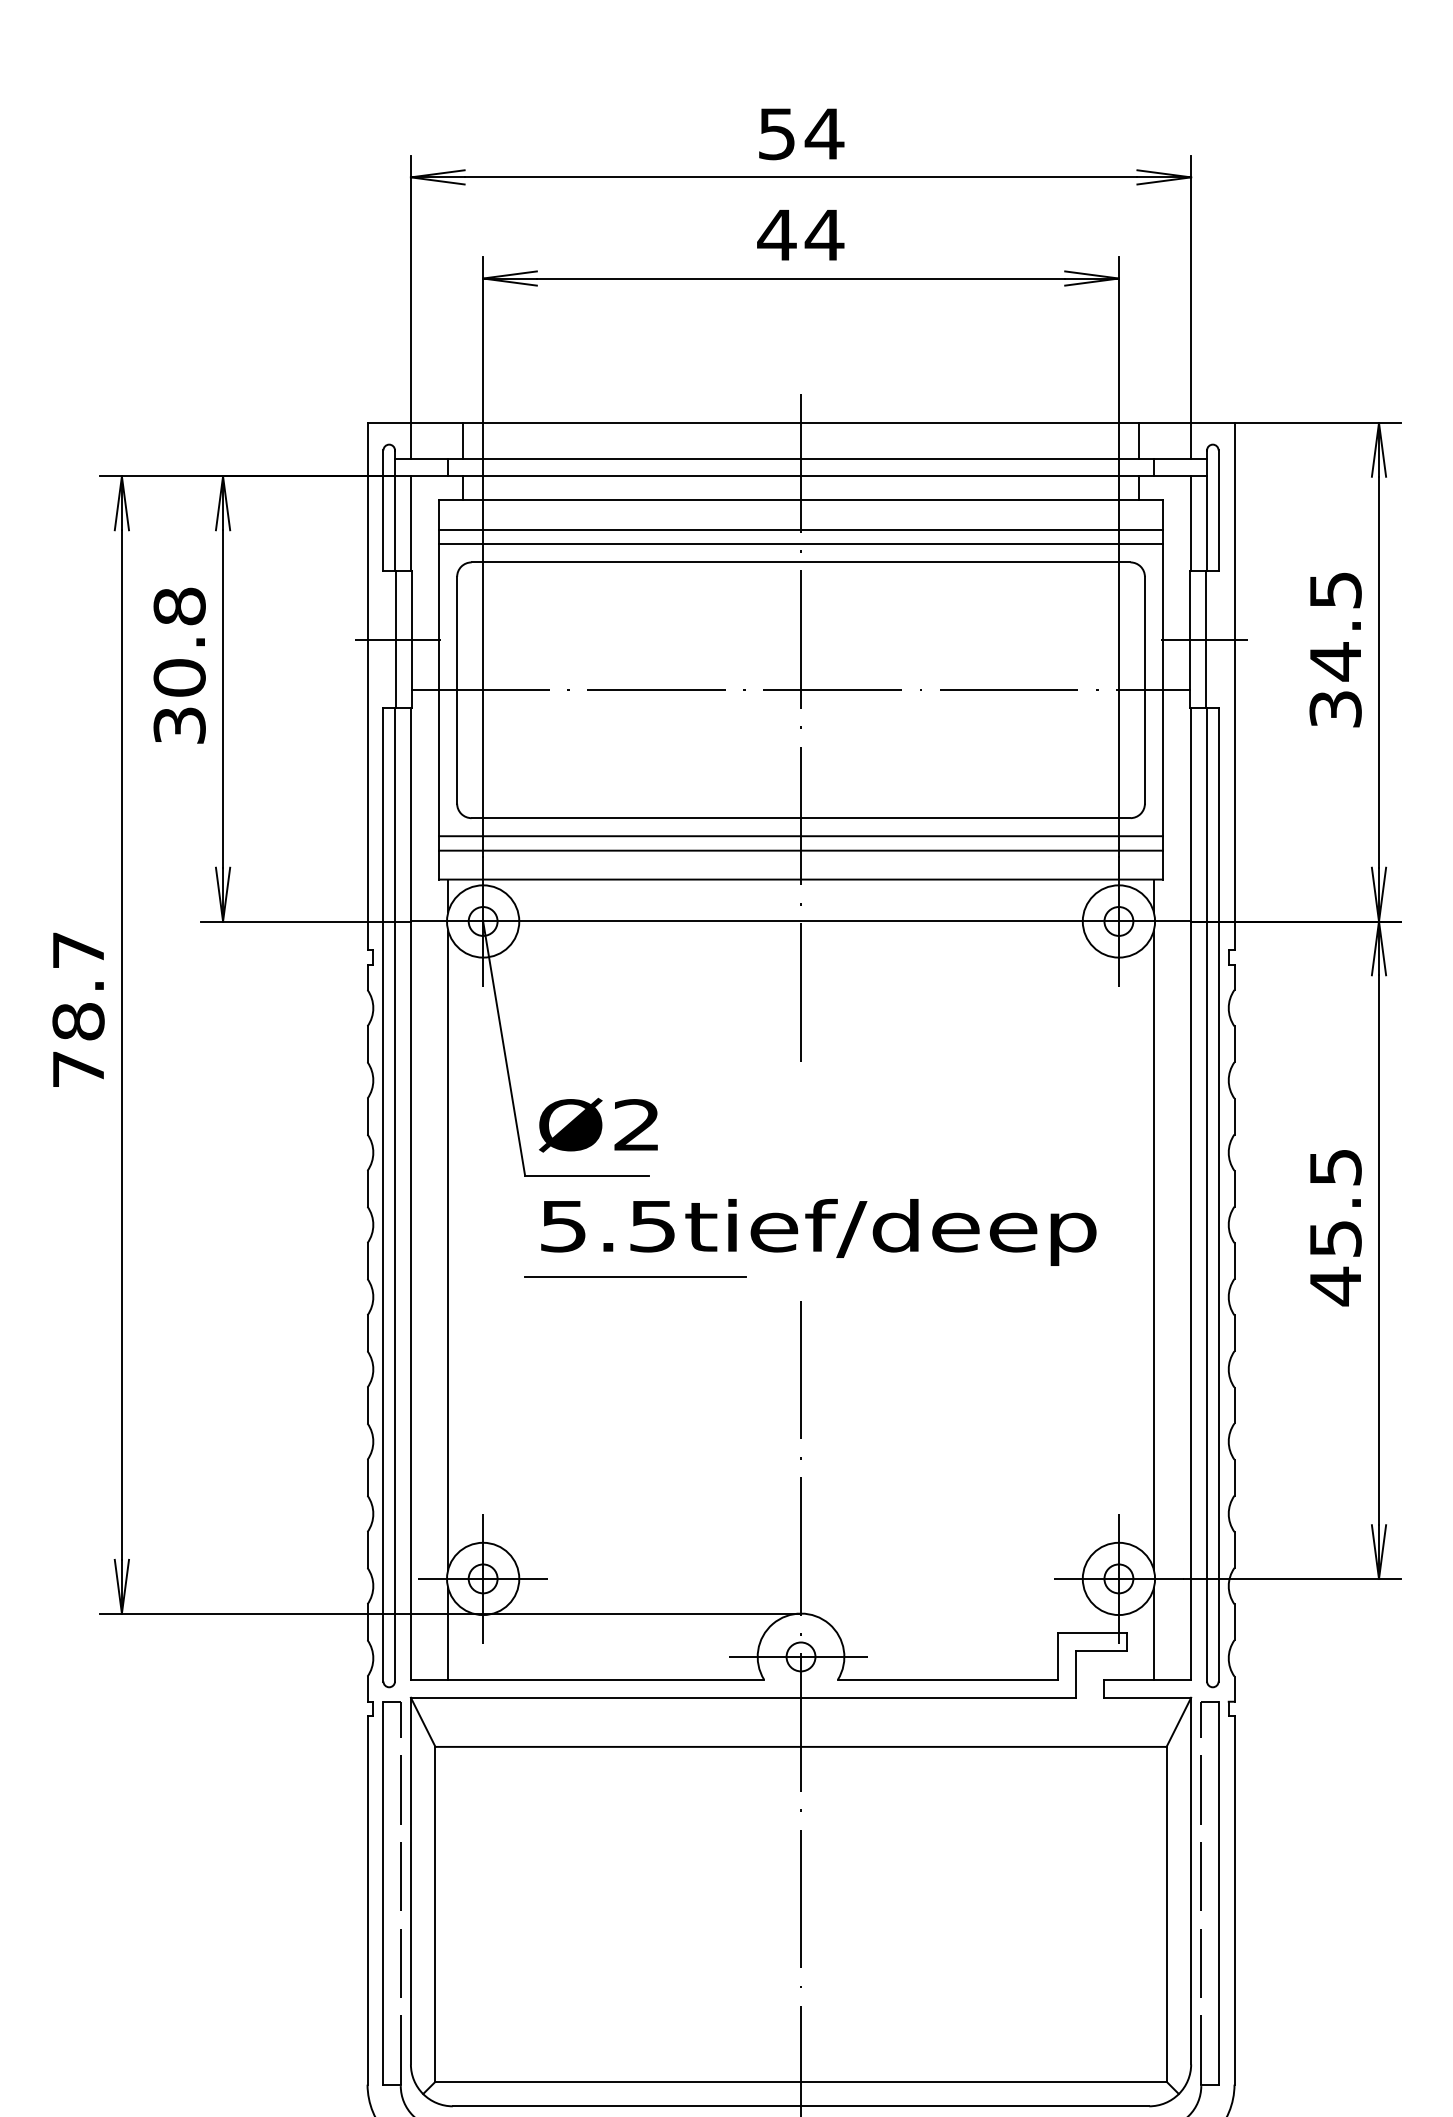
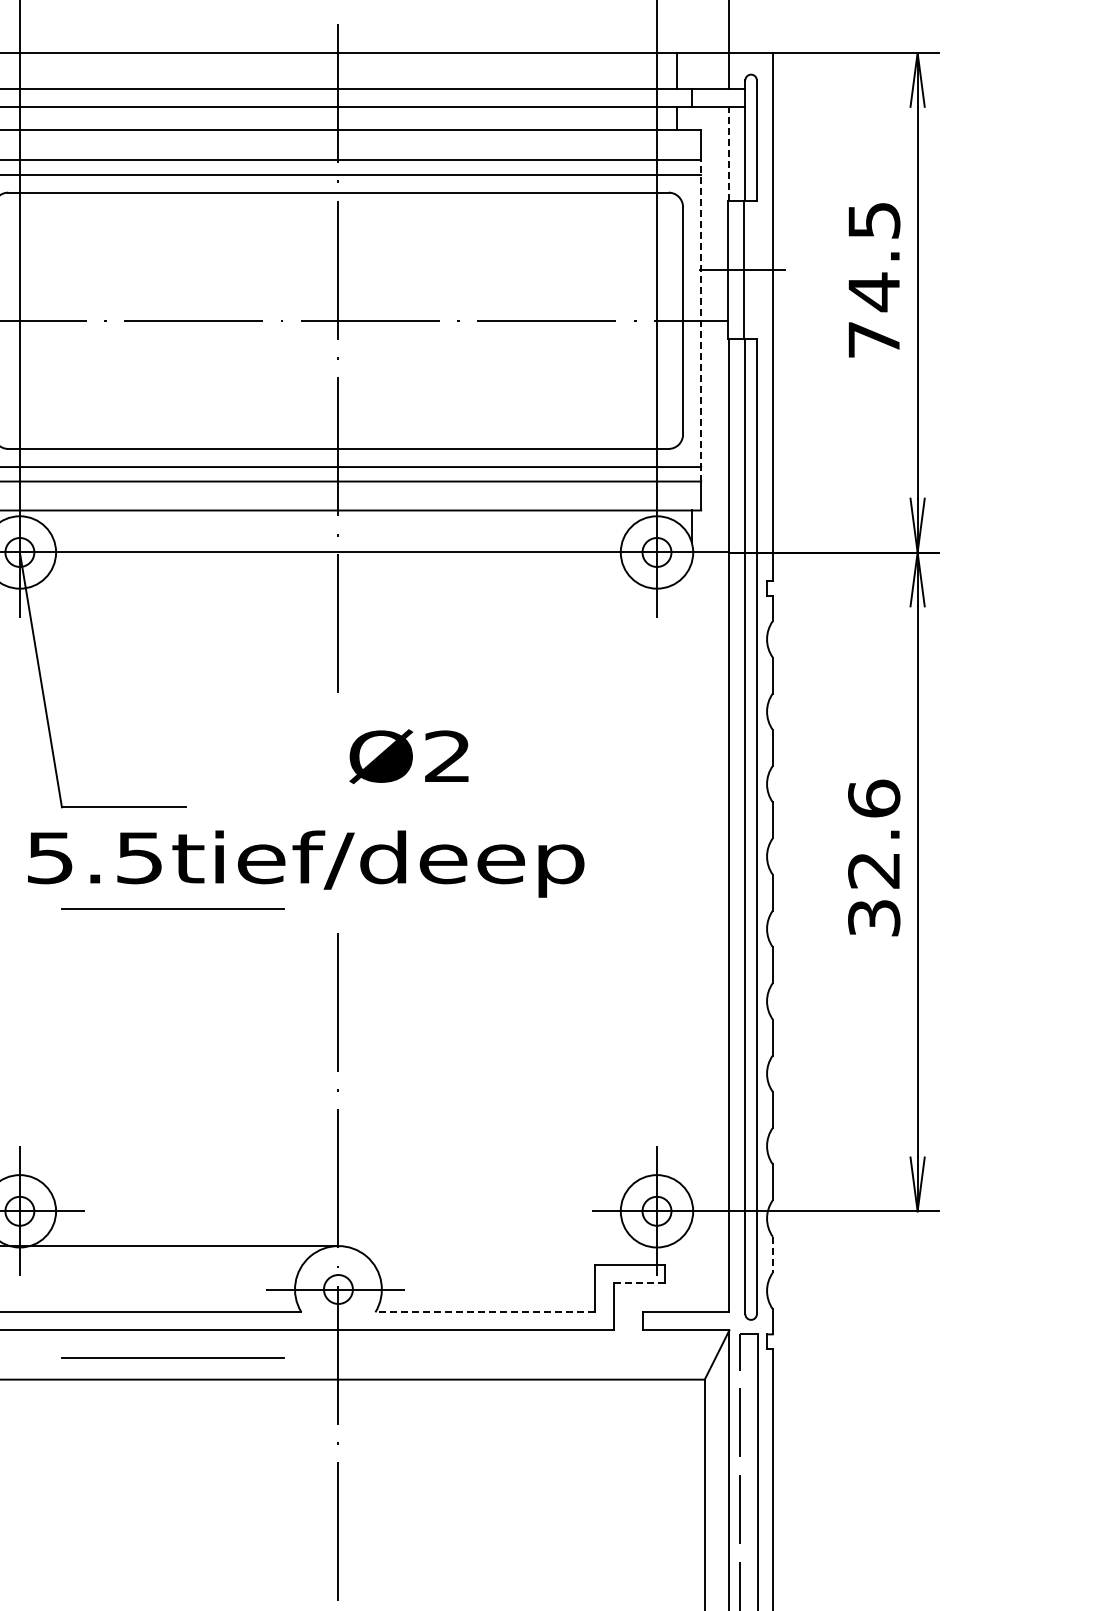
line: (1191, 523) -> (729, 153), solid -> dashed
line: (1162, 689) -> (700, 320), solid -> dashed
text: (1335, 709) -> (874, 340), 34.5 -> 74.5
text: (598, 1124) -> (409, 755), moved
text: (1335, 1227) -> (874, 859), 45.5 -> 32.6
text: (818, 1232) -> (305, 864), moved
line: (1153, 1249) -> (691, 881), removed
line: (1234, 1622) -> (772, 1254), solid -> dashed
line: (1153, 1633) -> (691, 1266), removed
line: (1101, 1650) -> (639, 1283), solid -> dashed
line: (947, 1679) -> (485, 1312), solid -> dashed
line: (635, 1724) -> (172, 1357), added

